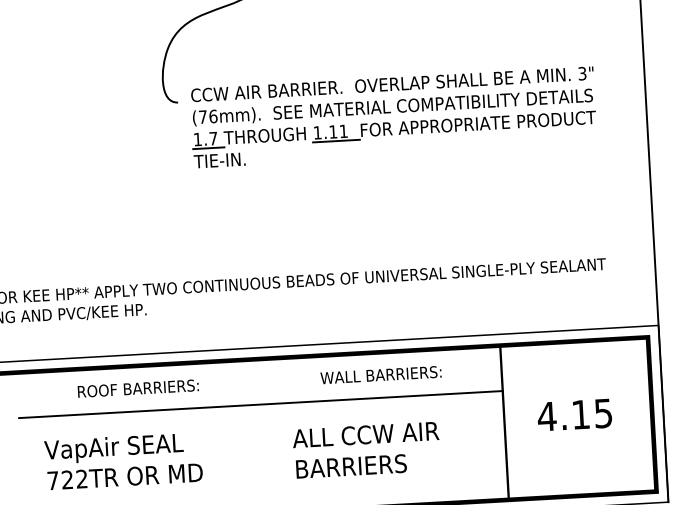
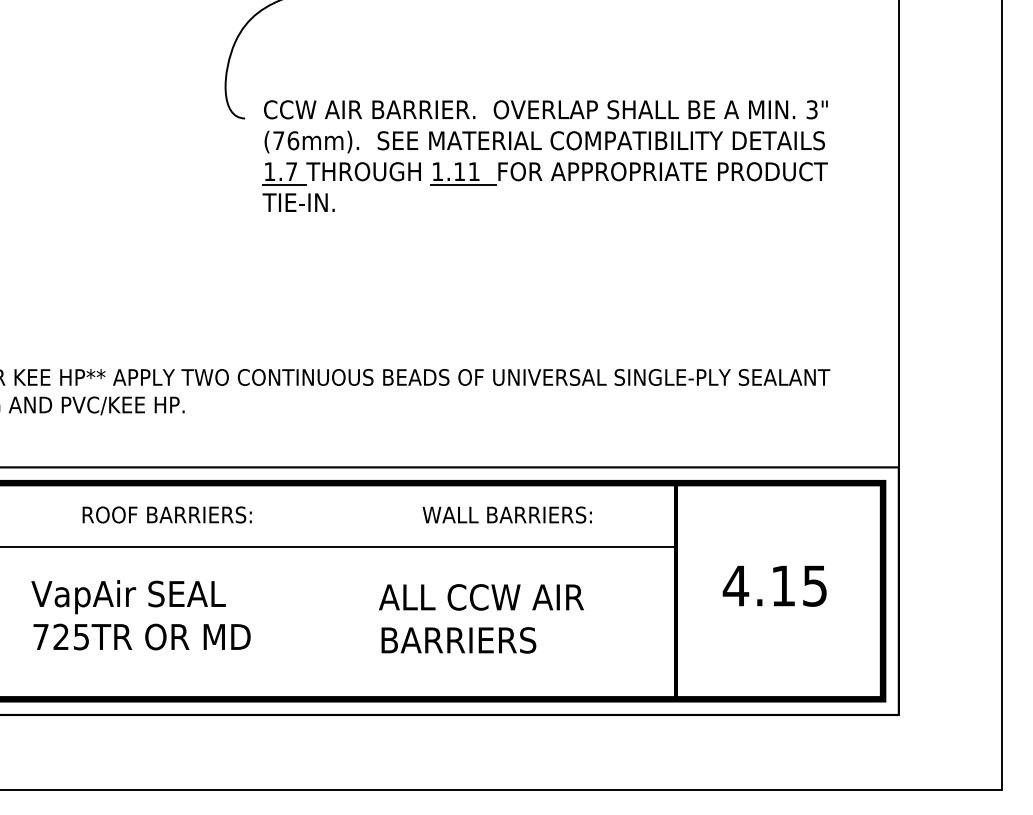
text: (81, 478) -> (80, 636), 722TR -> 725TR

